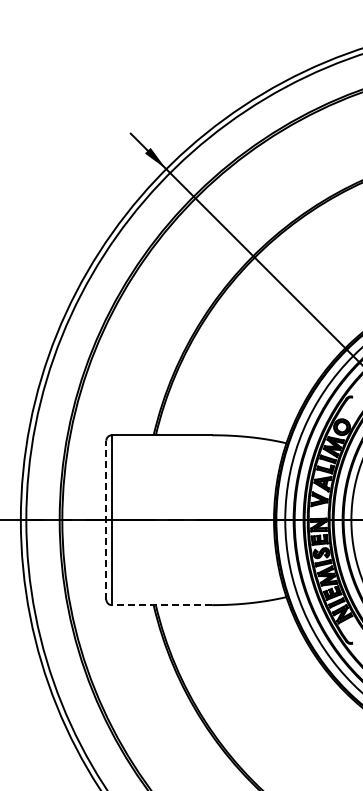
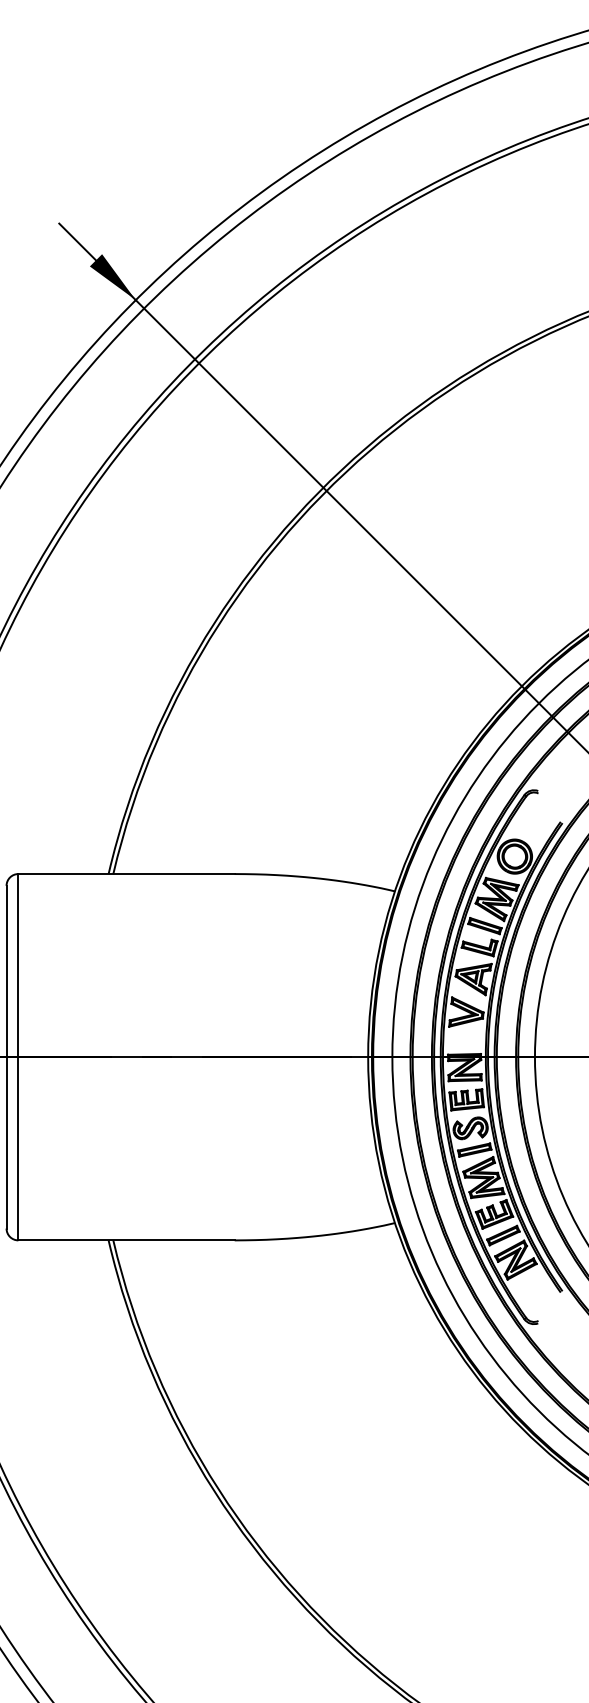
line: (106, 519) -> (6, 1055), dashed -> solid
line: (161, 605) -> (125, 1241), dashed -> solid

